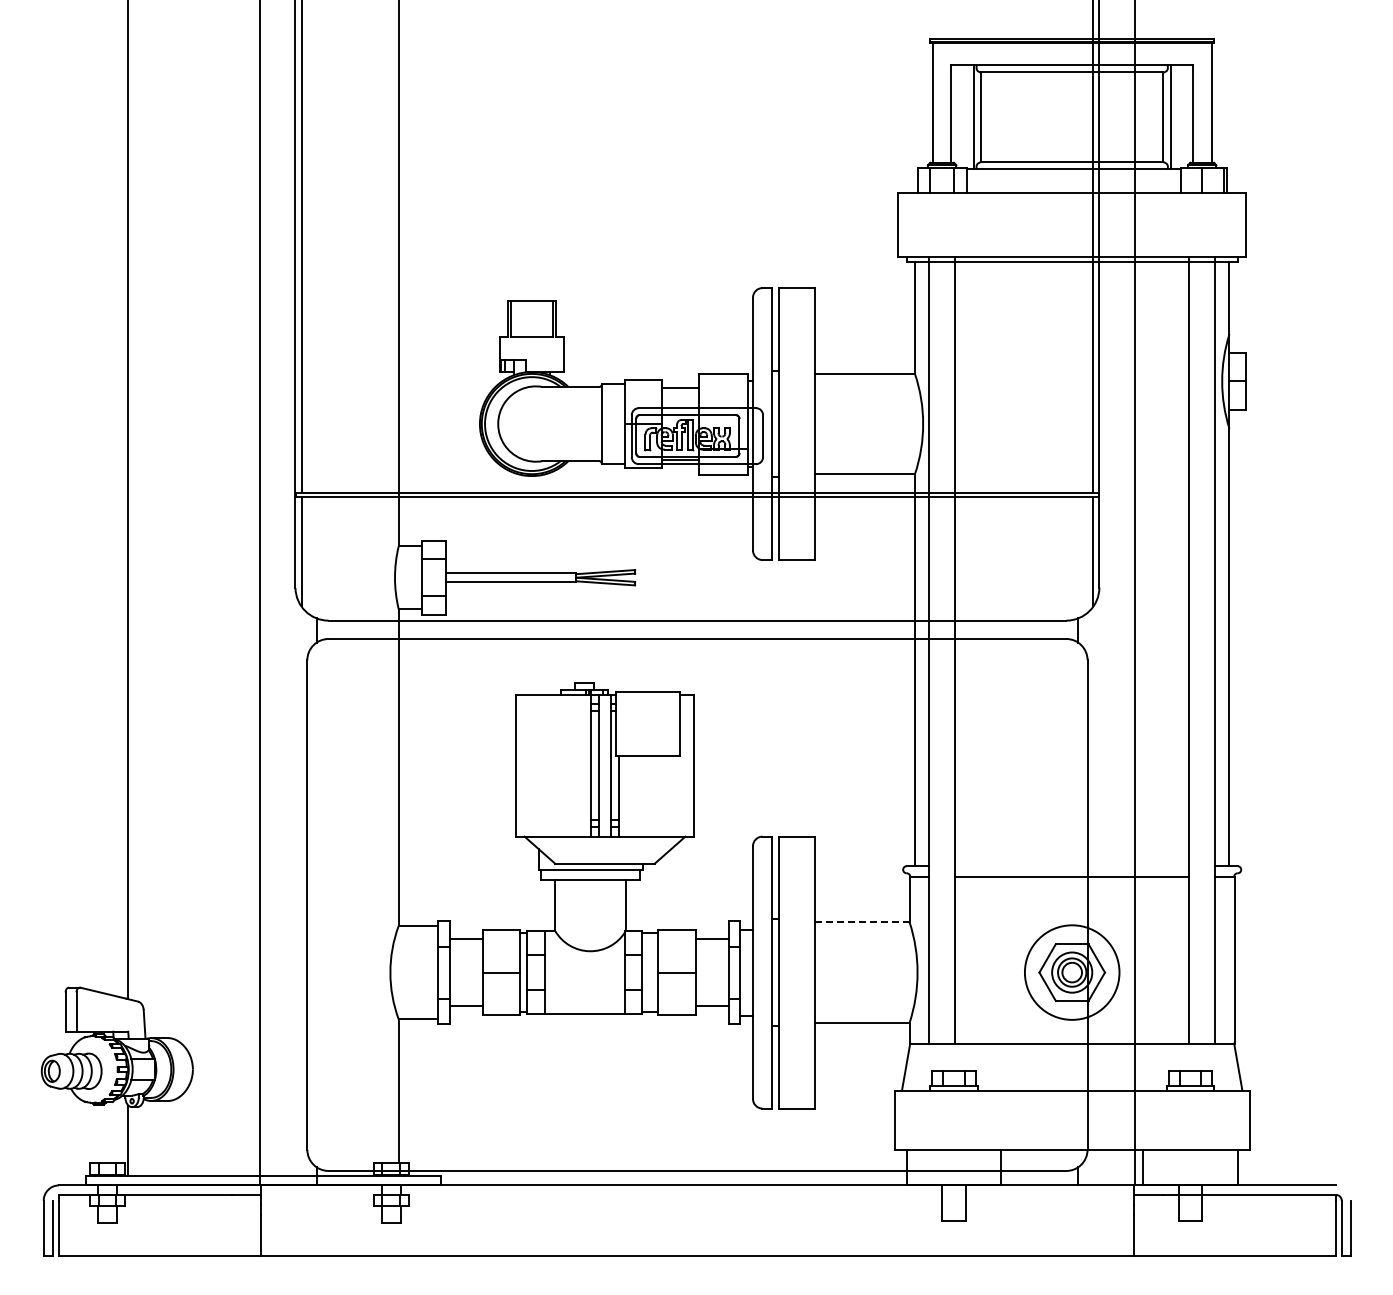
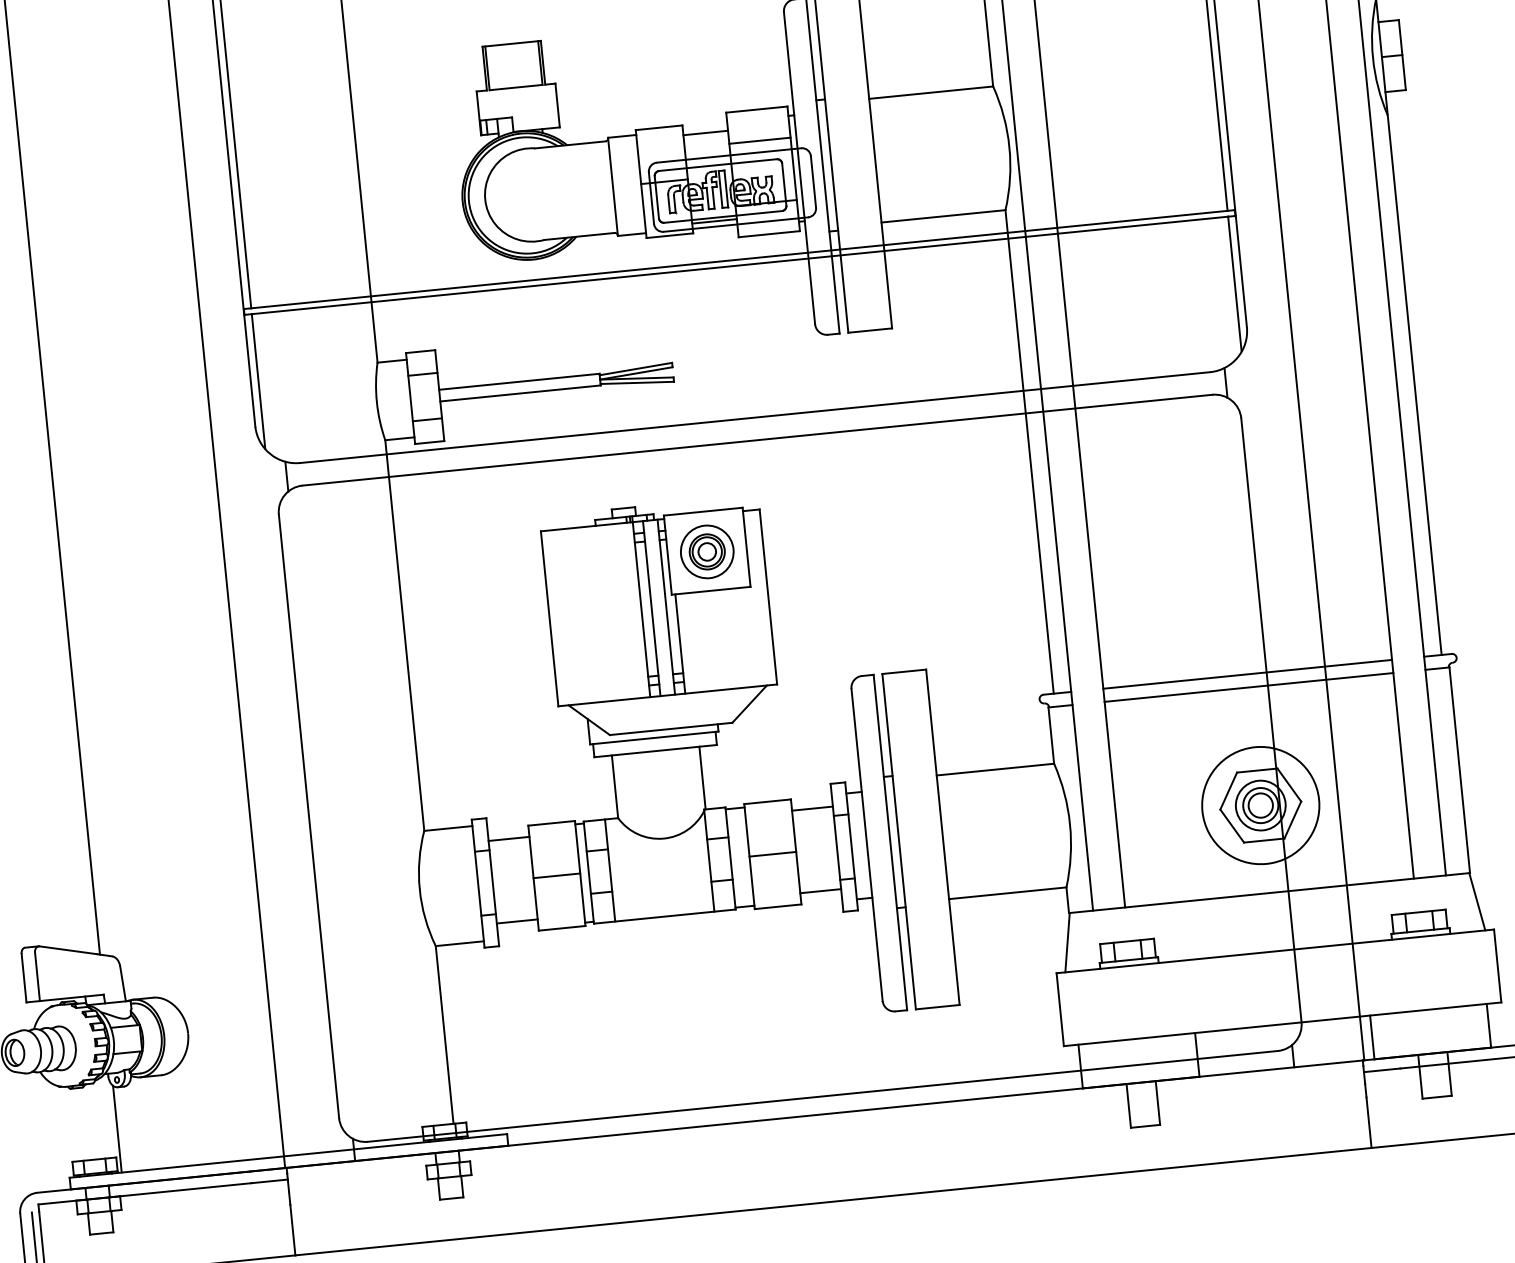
line: (723, 398) -> (759, 140), added
part: (648, 724) -> (707, 551), added
line: (1072, 866) -> (1248, 674), added
line: (862, 922) -> (995, 769), dashed -> solid

